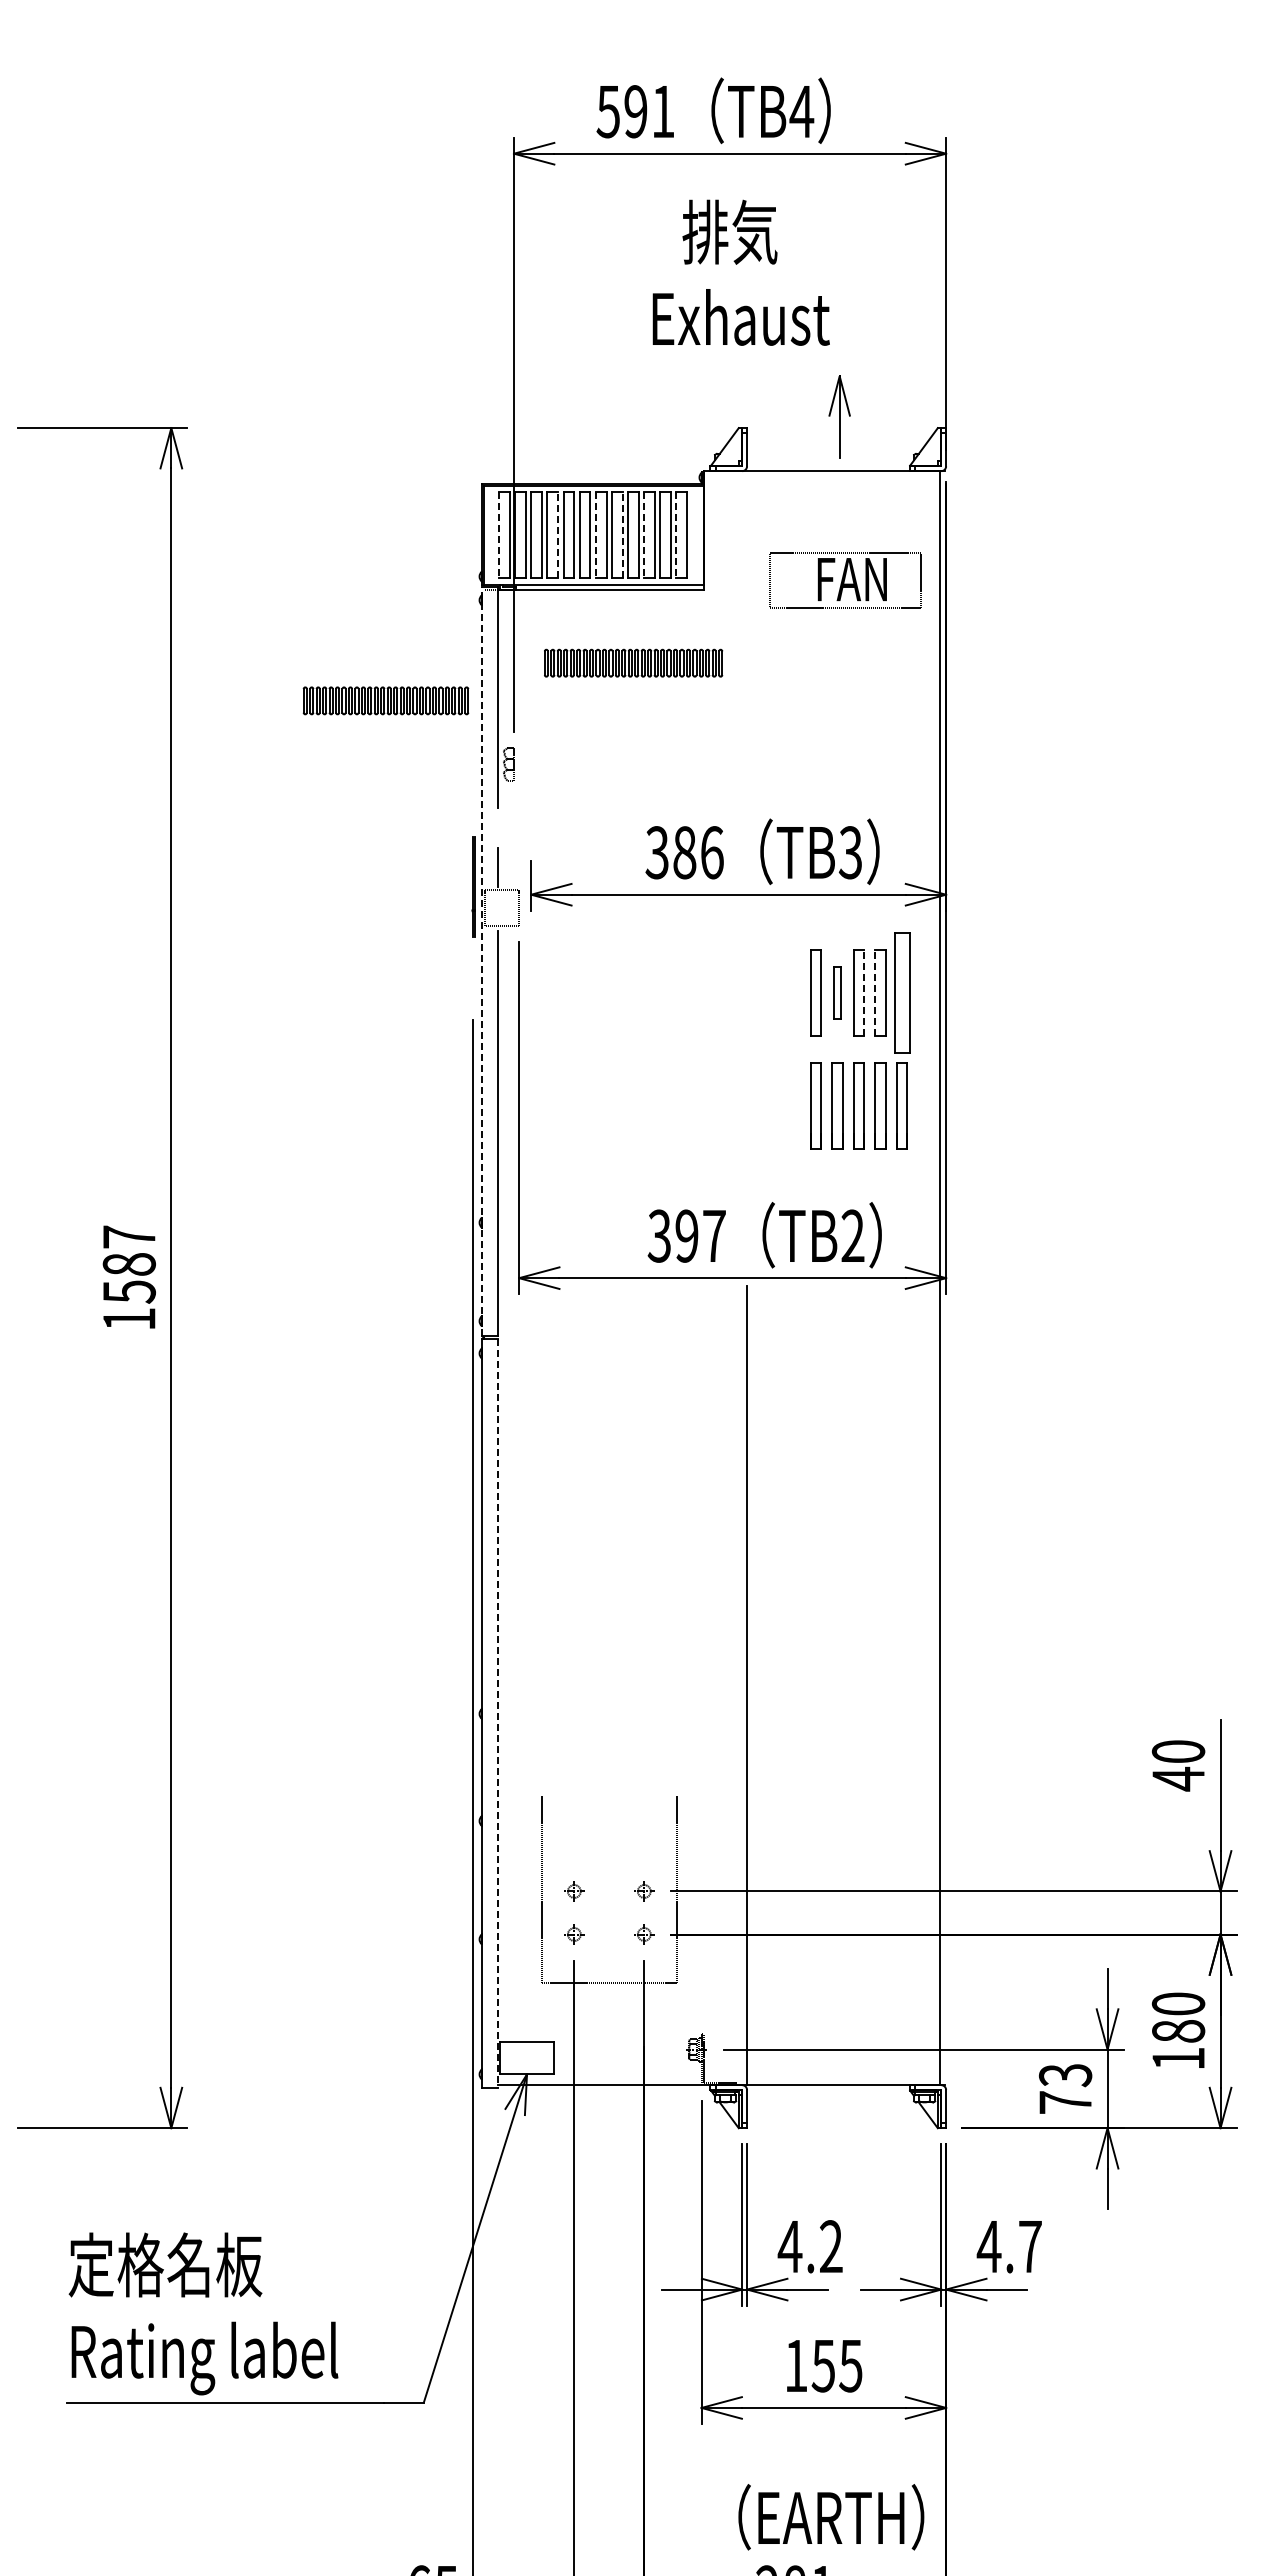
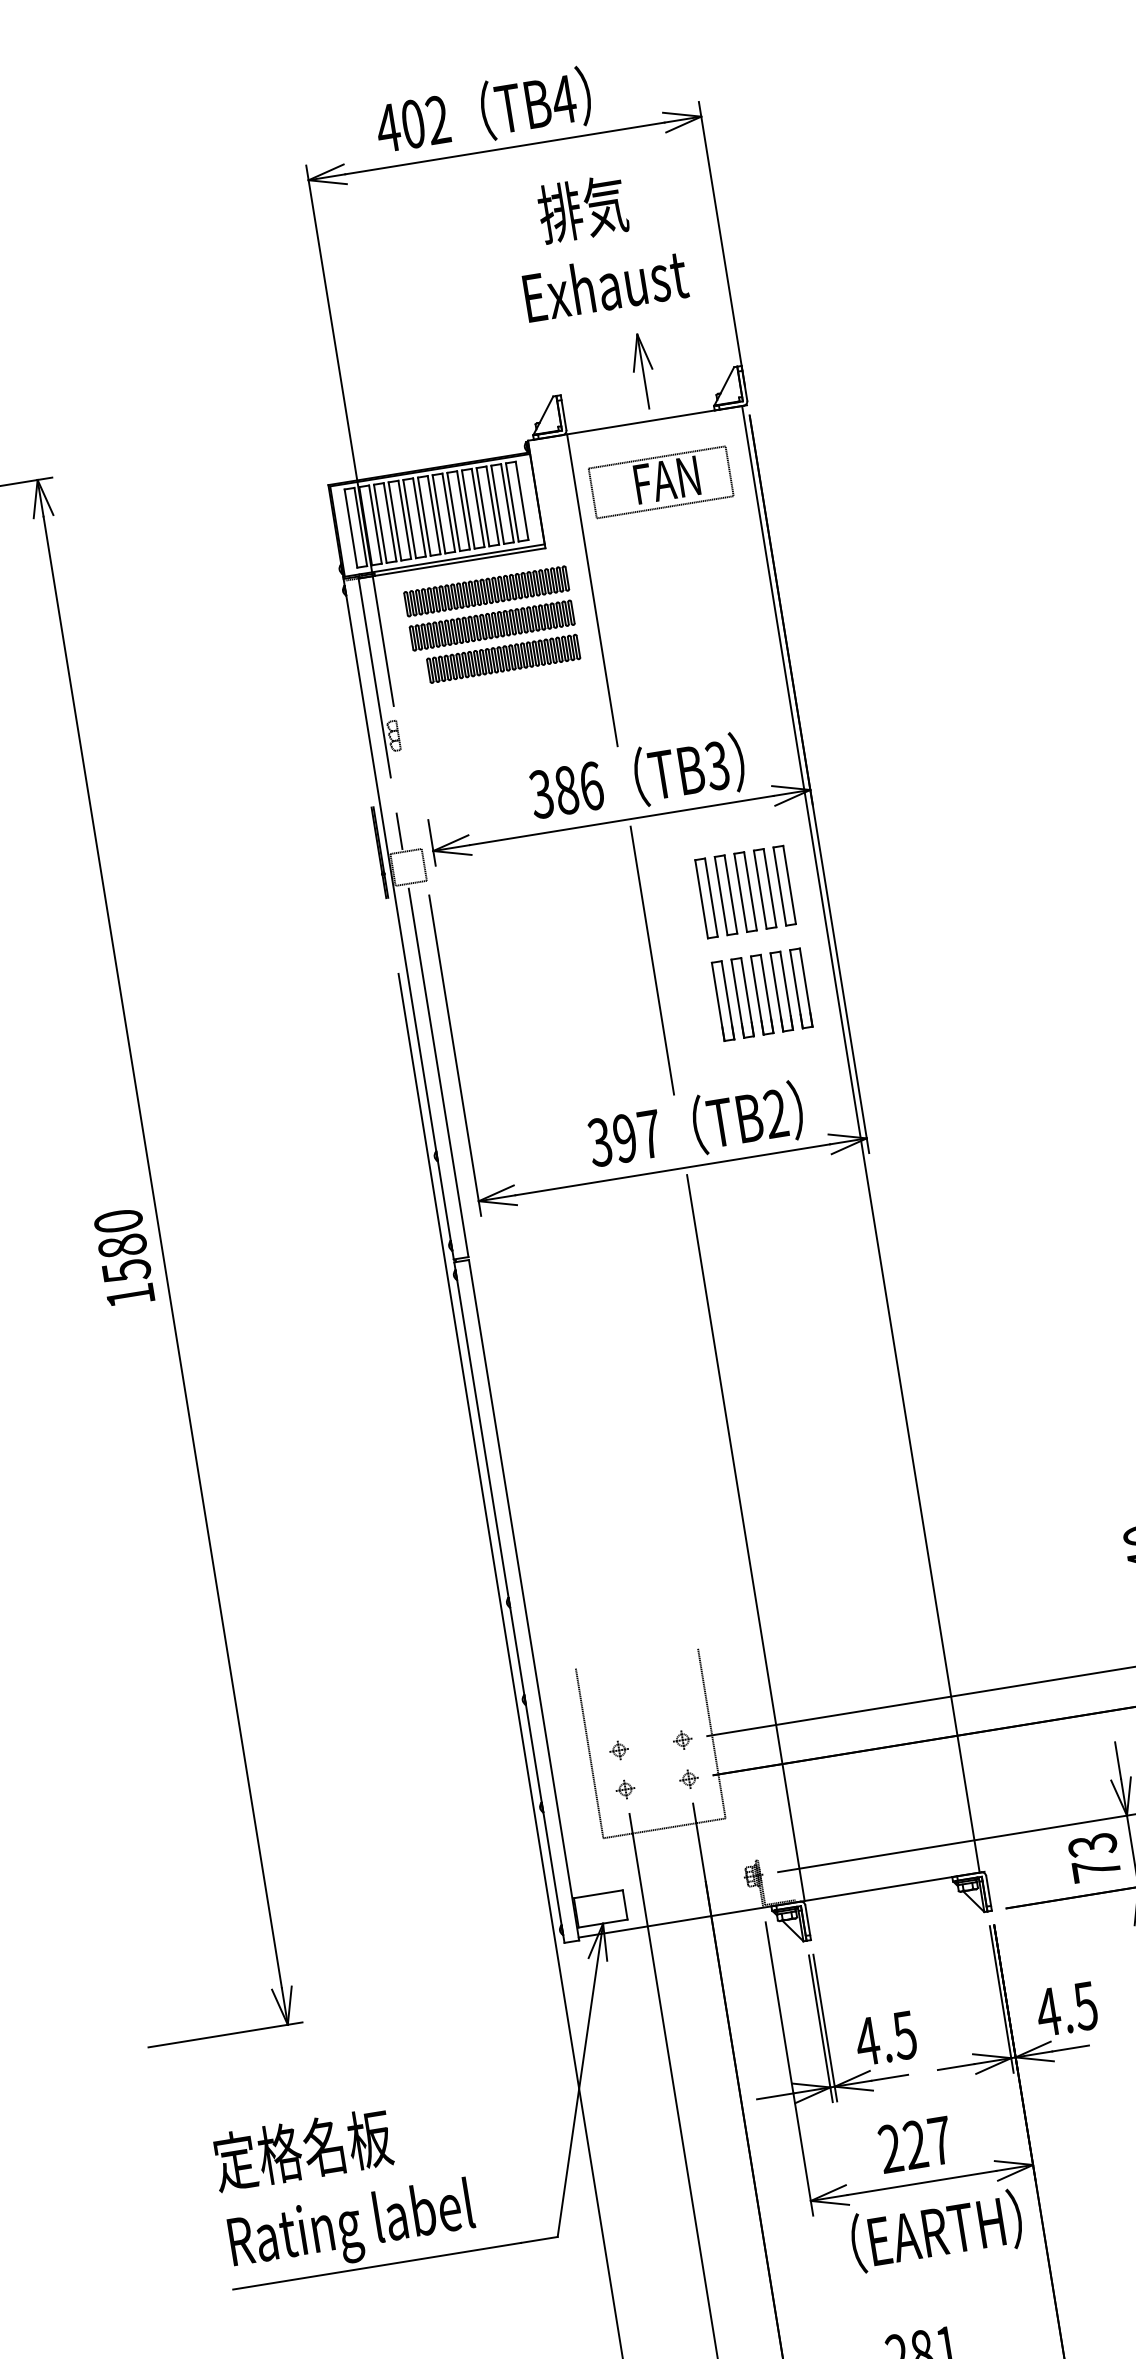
text: (635, 111) -> (412, 124), 591 -> 402
text: (740, 272) -> (598, 244), moved
line: (558, 534) -> (405, 519), dashed -> solid
line: (622, 534) -> (463, 510), dashed -> solid
line: (498, 535) -> (350, 529), dashed -> solid
line: (595, 535) -> (438, 515), dashed -> solid
line: (644, 535) -> (483, 507), dashed -> solid
line: (676, 535) -> (512, 503), dashed -> solid
part: (845, 580) -> (661, 481), moved
part: (633, 625) -> (486, 591), added
line: (747, 642) -> (592, 590), added
part: (385, 700) -> (503, 658), moved
line: (482, 961) -> (398, 918), dashed -> solid
part: (837, 992) -> (726, 894), size x1.67
line: (864, 992) -> (750, 890), dashed -> solid
line: (875, 992) -> (760, 889), dashed -> solid
part: (901, 992) -> (784, 885), size x0.71
line: (747, 1049) -> (652, 959), added
text: (128, 1236) -> (117, 1220), 1587 -> 1580
line: (498, 1714) -> (524, 1600), dashed -> solid
text: (830, 2246) -> (904, 2035), 4.2 -> 4.5
text: (1029, 2247) -> (1085, 2006), 4.7 -> 4.5
text: (823, 2365) -> (915, 2144), 155 -> 227
text: (831, 2517) -> (936, 2231), moved

